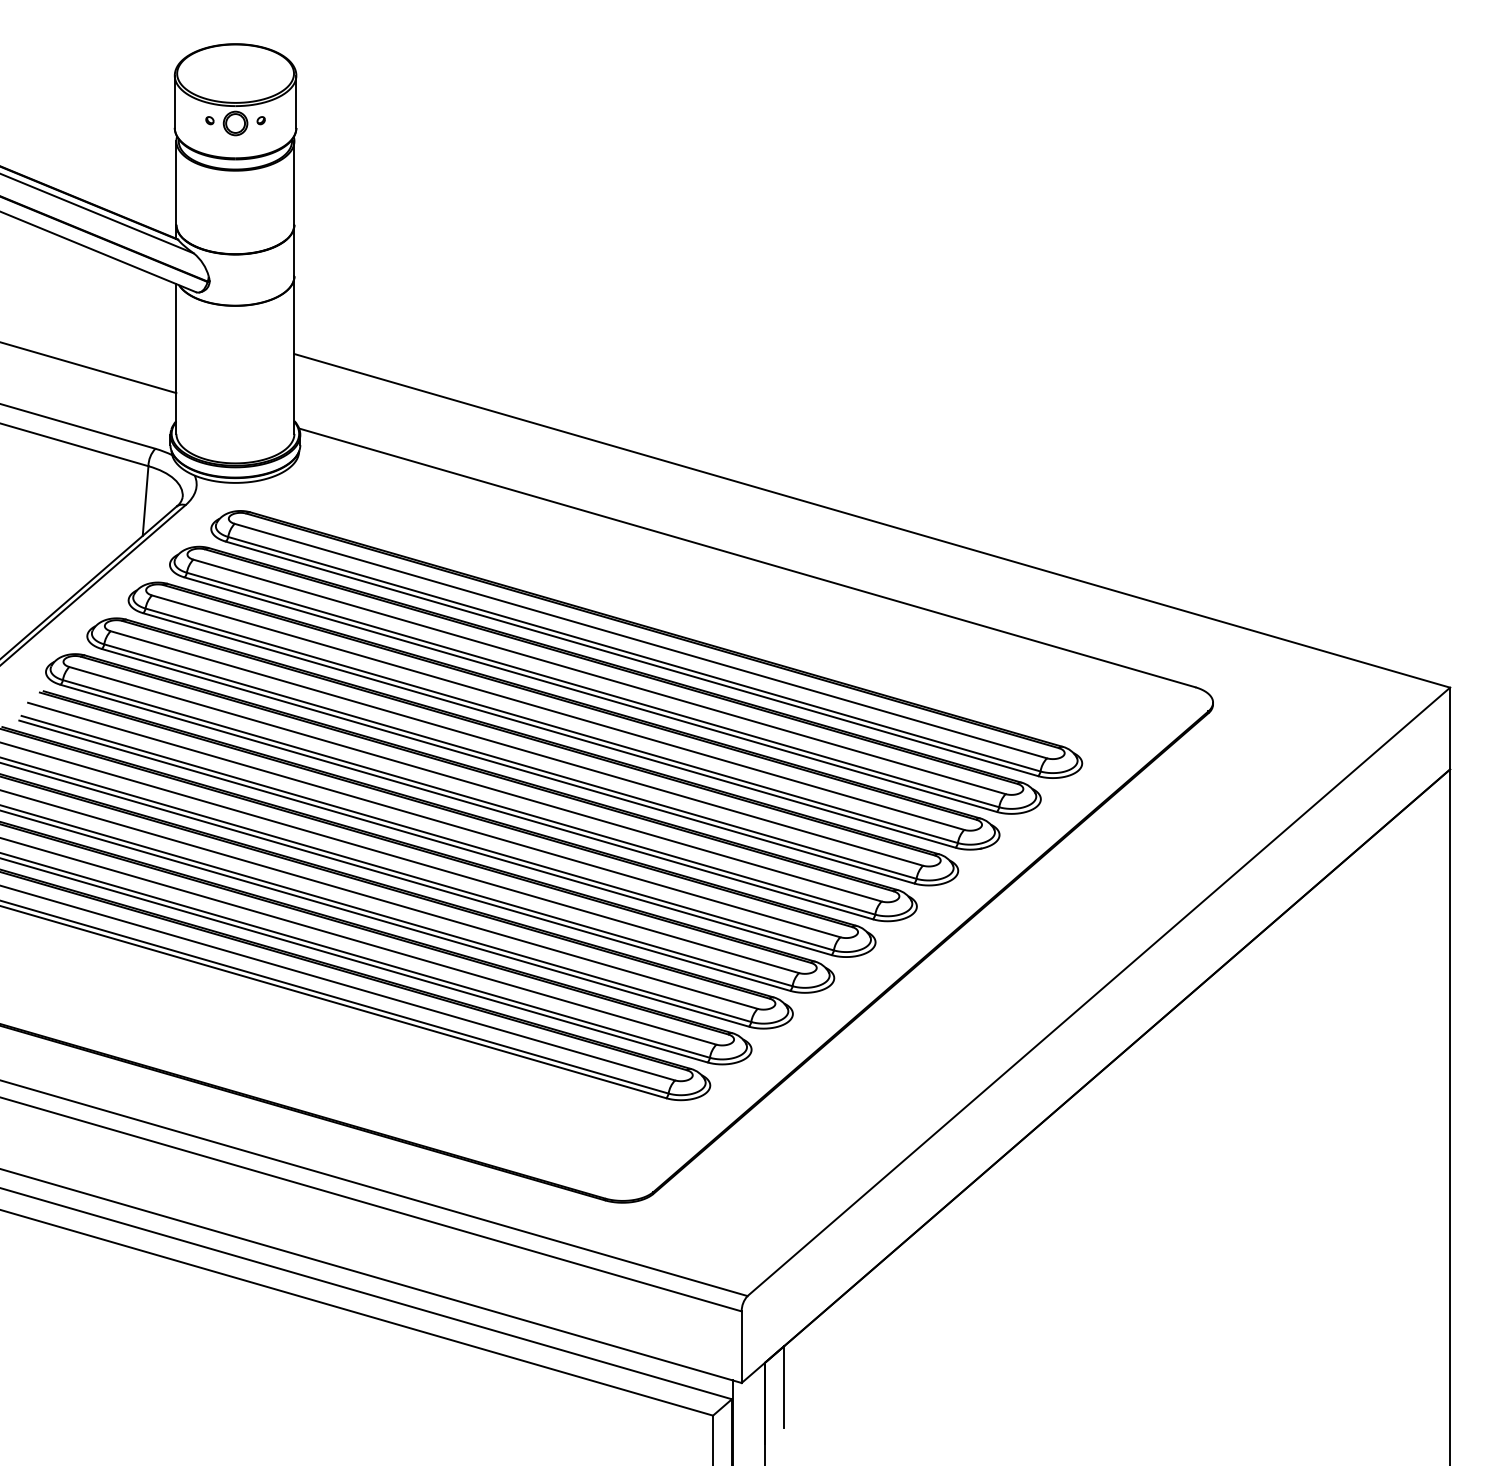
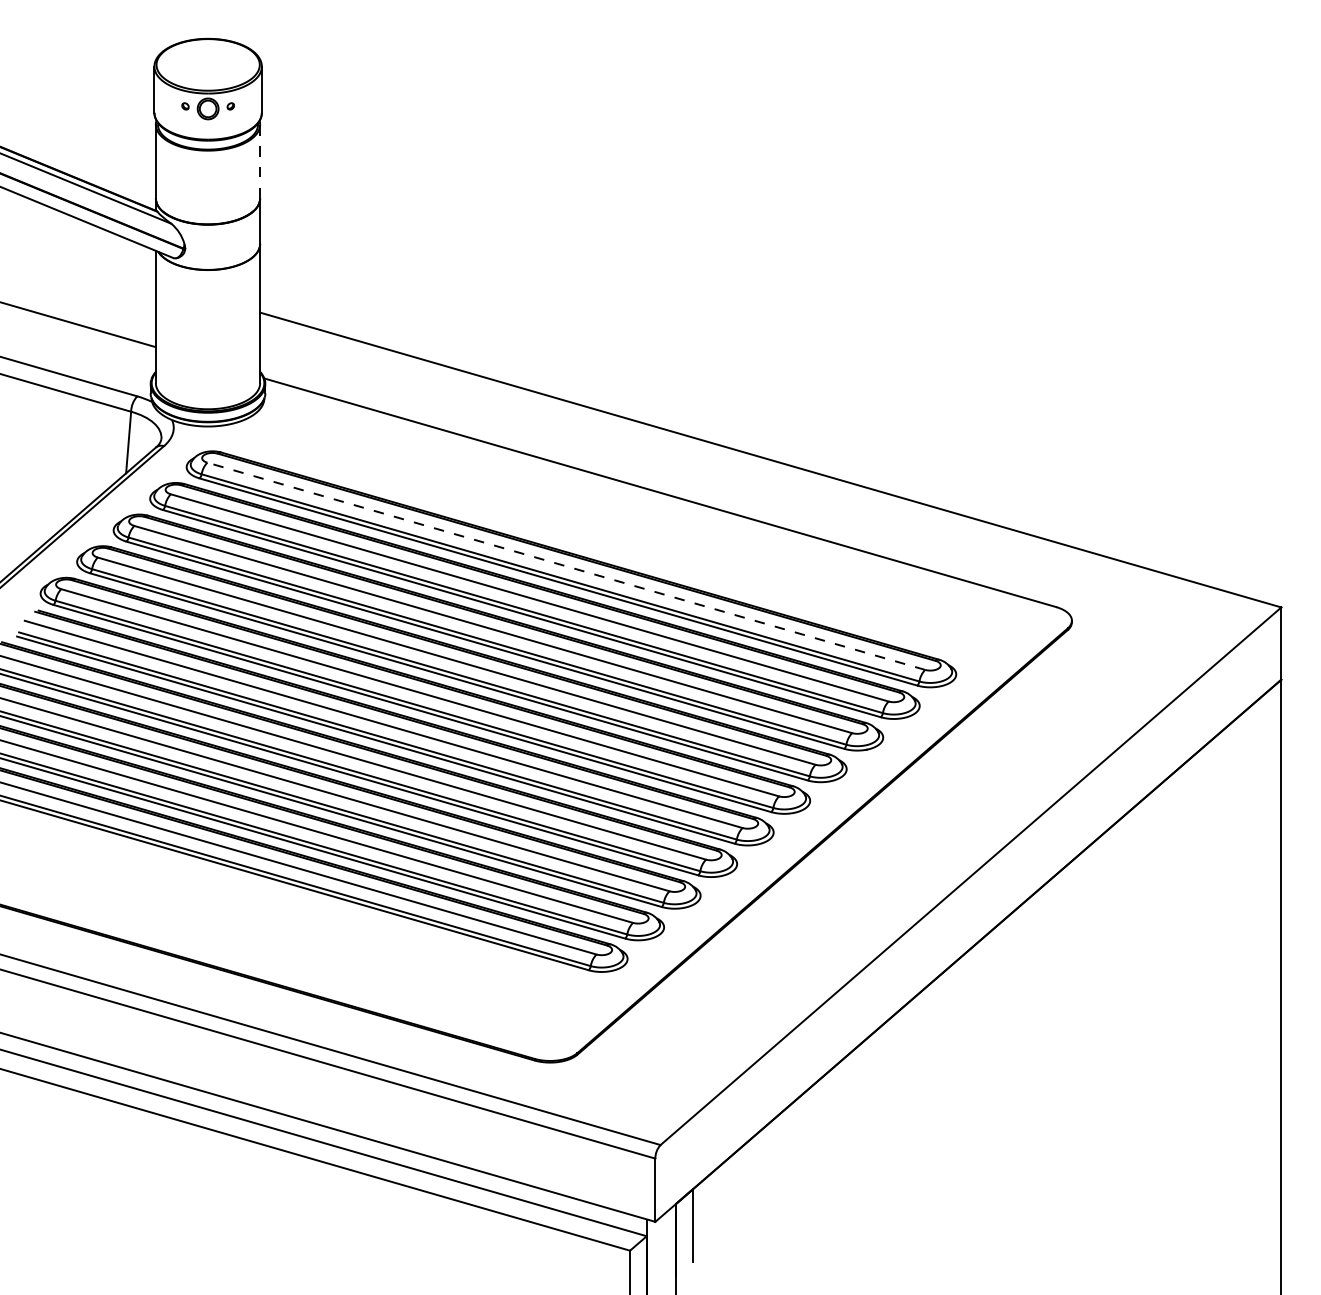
line: (294, 182) -> (260, 161), solid -> dashed
line: (641, 641) -> (566, 566), solid -> dashed

